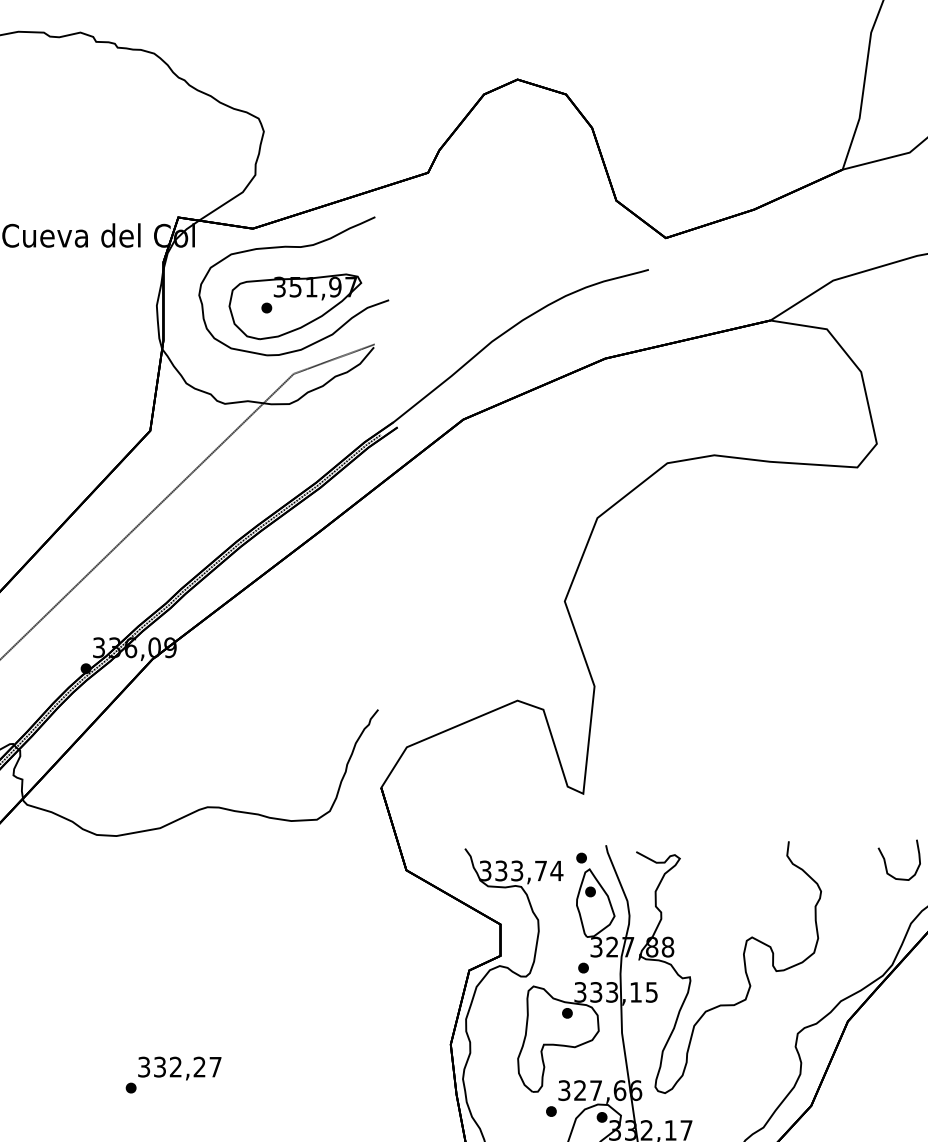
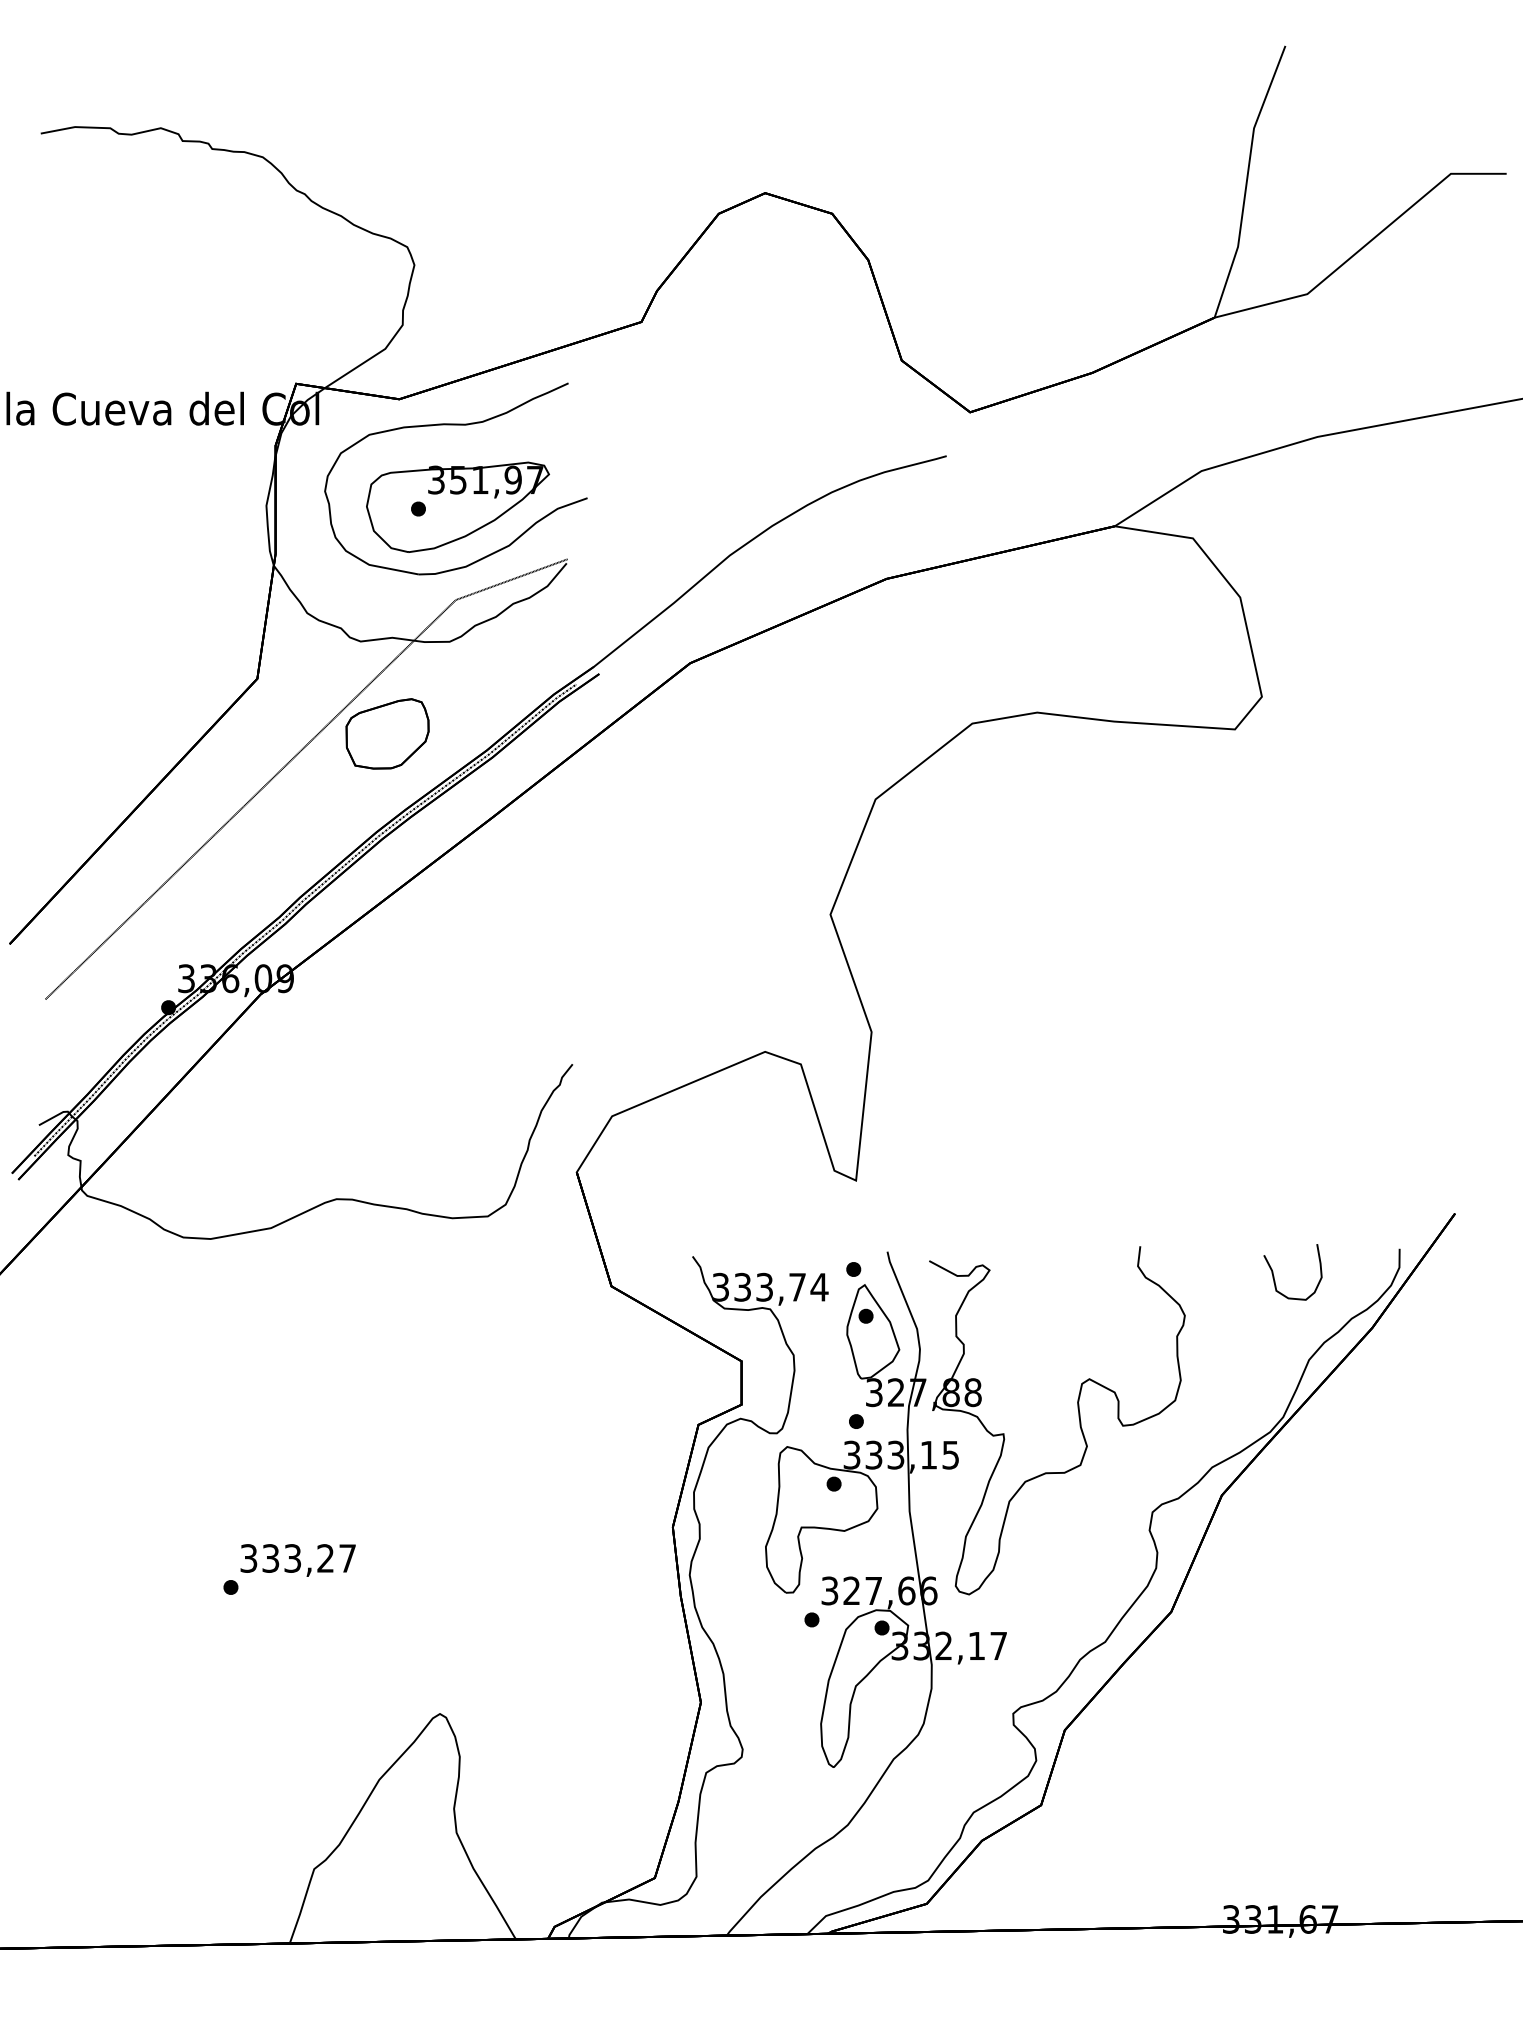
part: (244, 470) -> (387, 733), added
text: (175, 1067) -> (292, 1558), 332,27 -> 333,27

